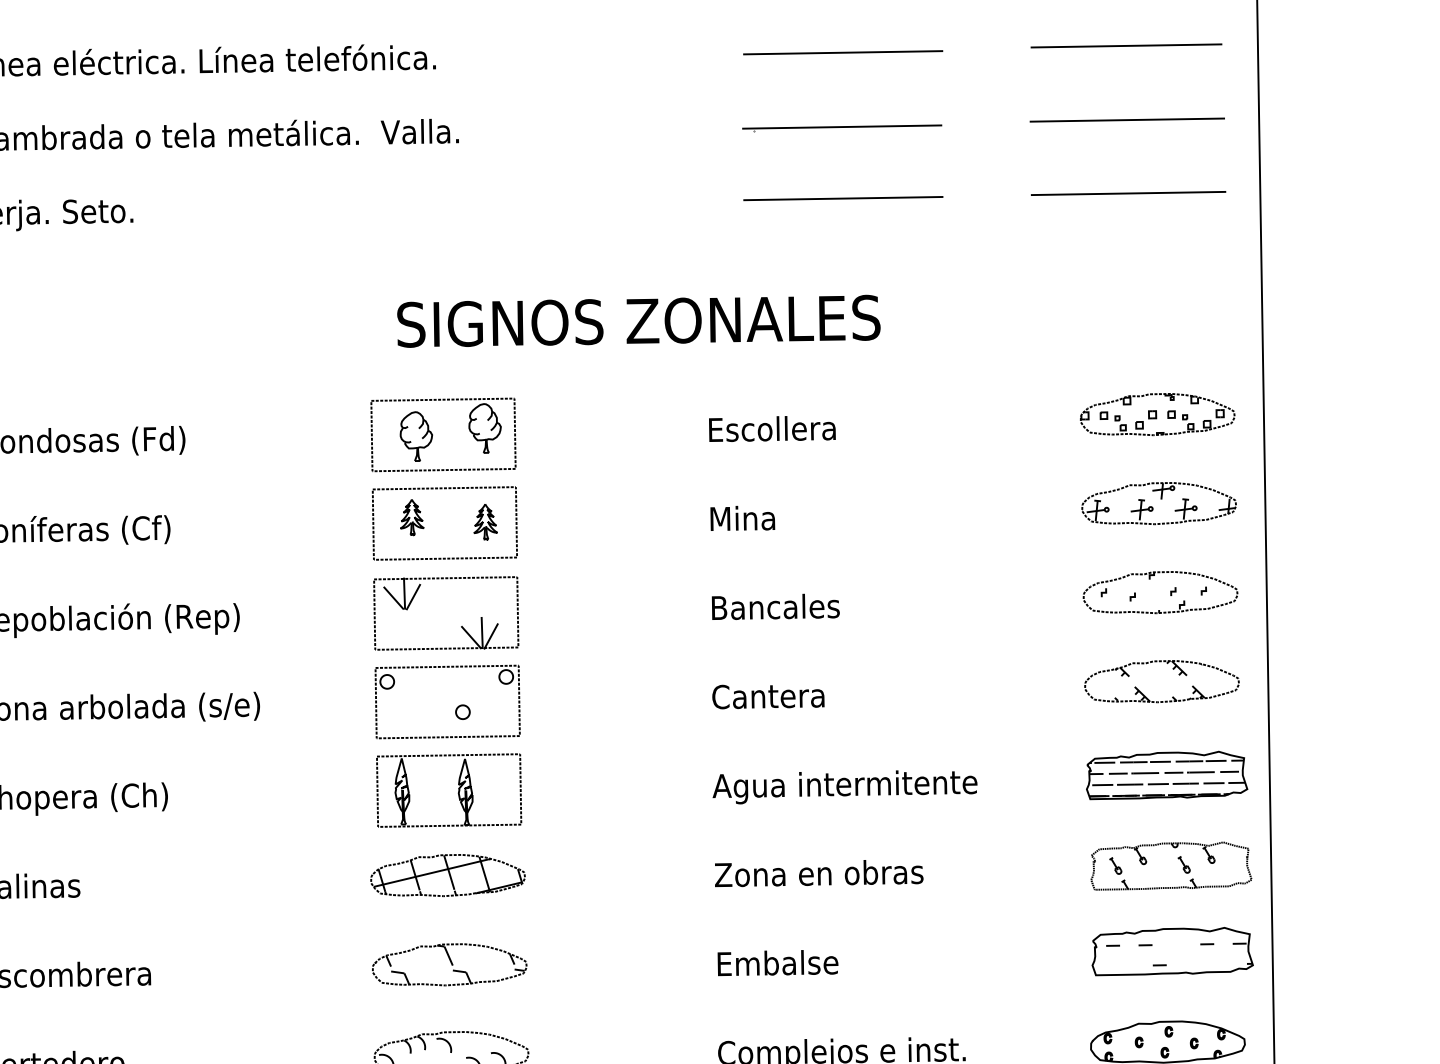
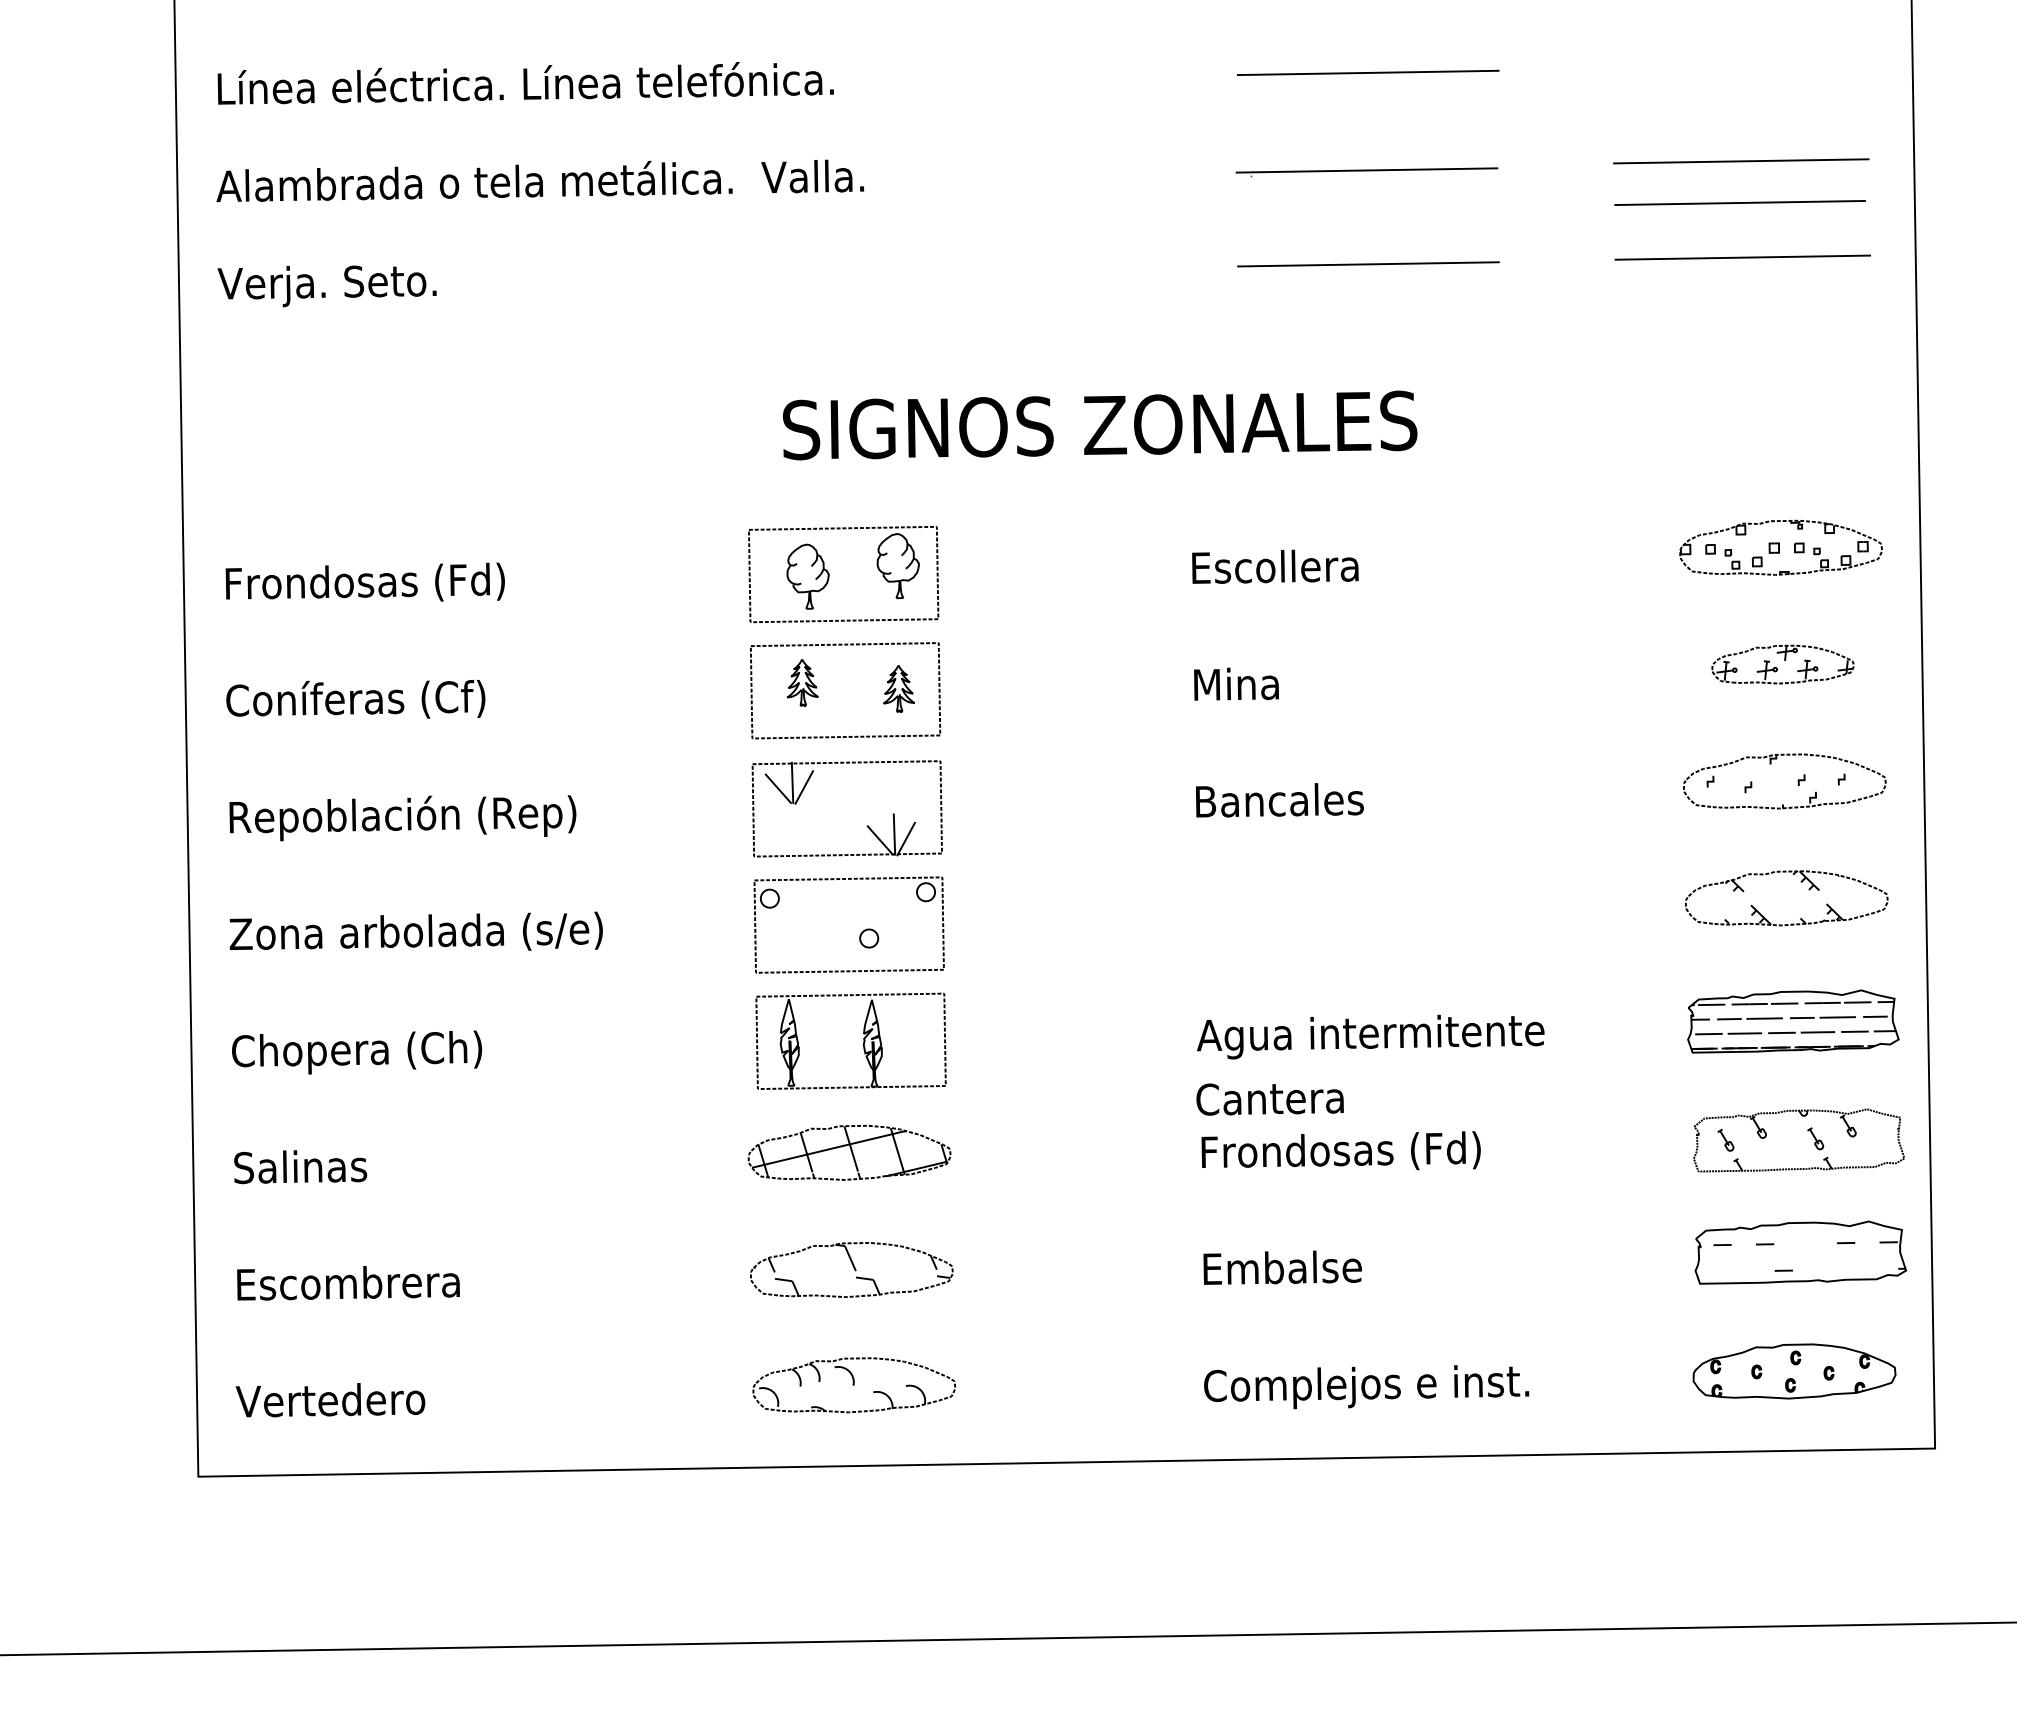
line: (1126, 45) -> (1739, 202), moved
part: (1158, 503) -> (1782, 664), size x0.7
text: (767, 696) -> (1269, 1099), moved
text: (822, 873) -> (1340, 1150), Zona en obras -> Frondosas (Fd)

